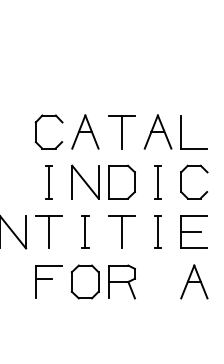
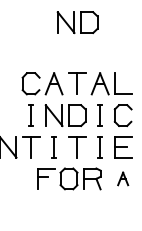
part: (122, 35) -> (77, 22), added
part: (85, 281) -> (69, 178), moved
part: (193, 281) -> (122, 178), size x0.6

